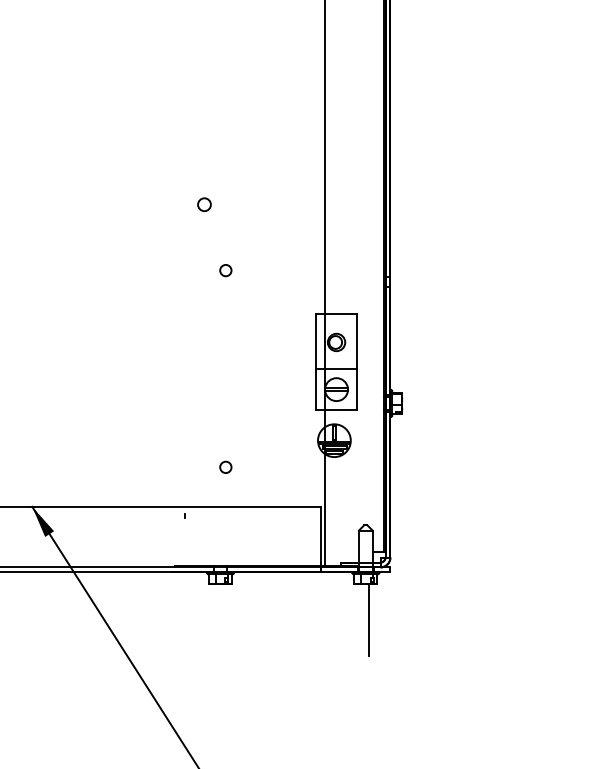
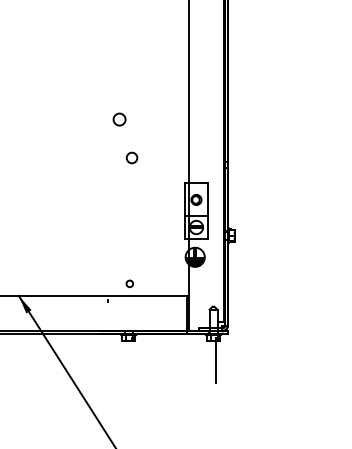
circle: (203, 204) -> (118, 119), size x1.6
circle: (225, 269) -> (131, 157), size x1.6
circle: (225, 466) -> (129, 283), moved

